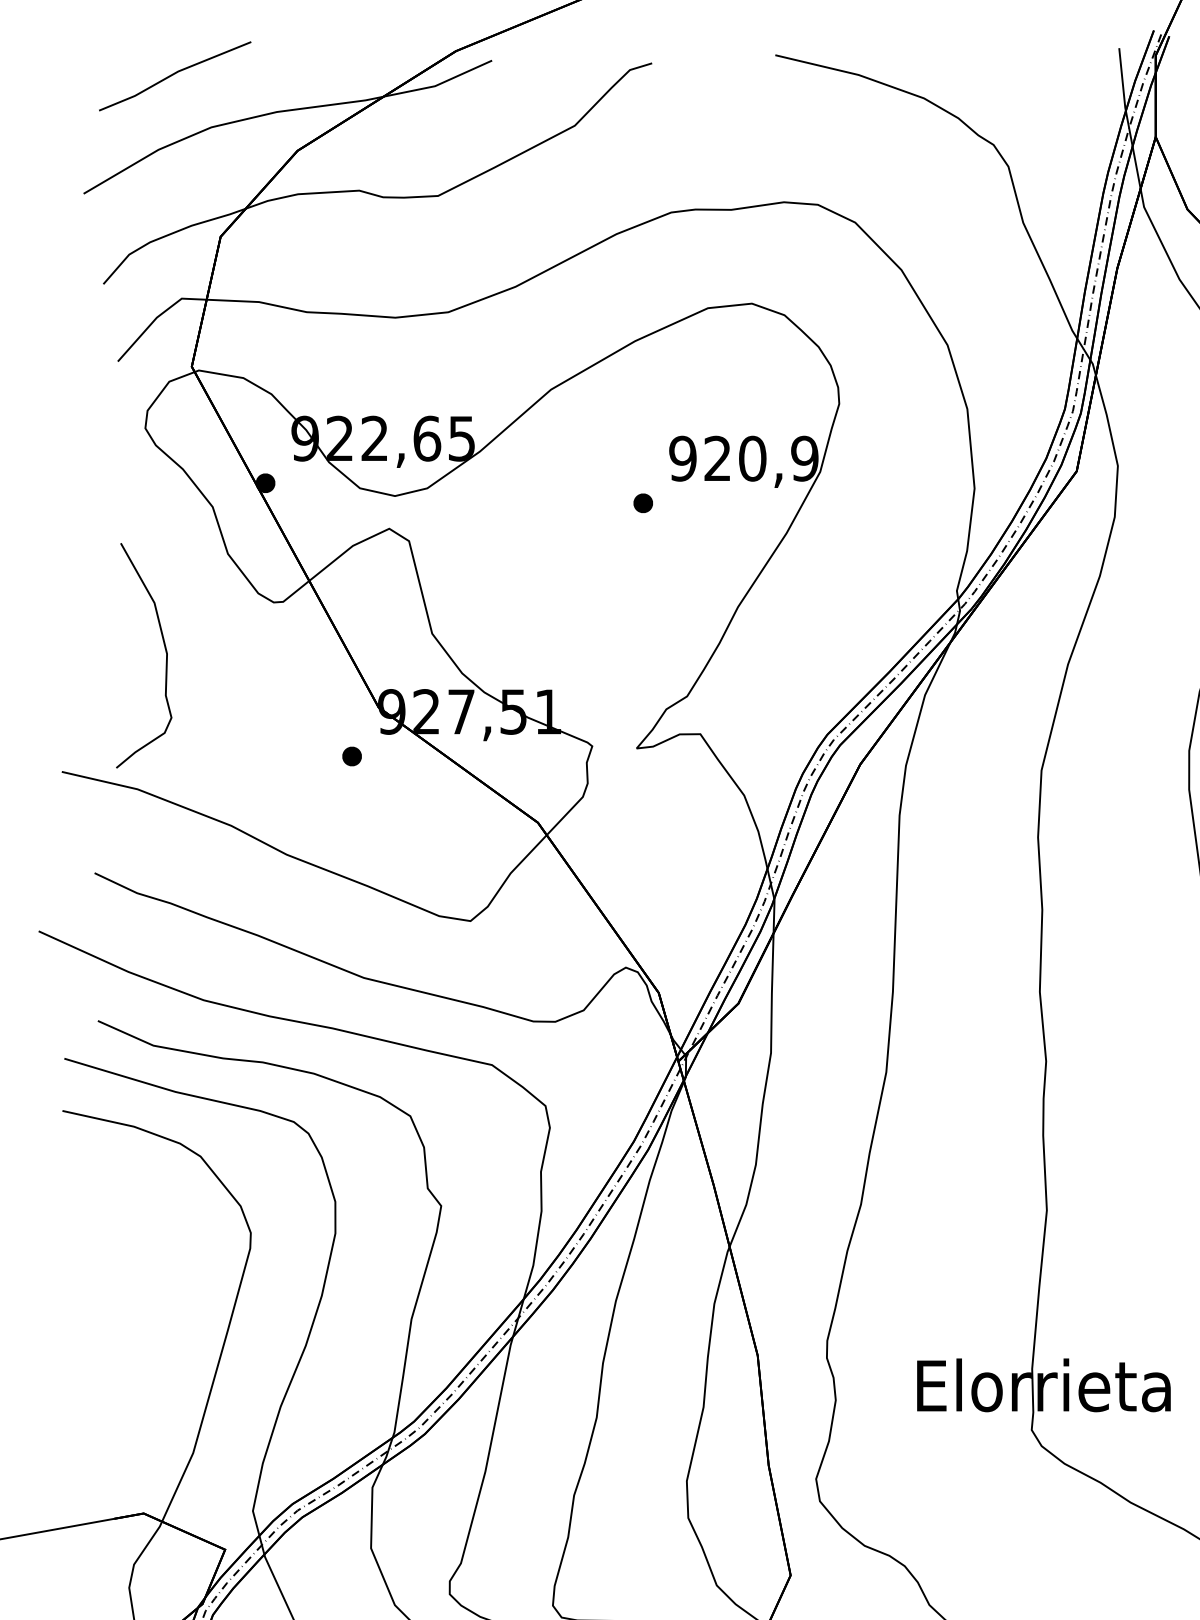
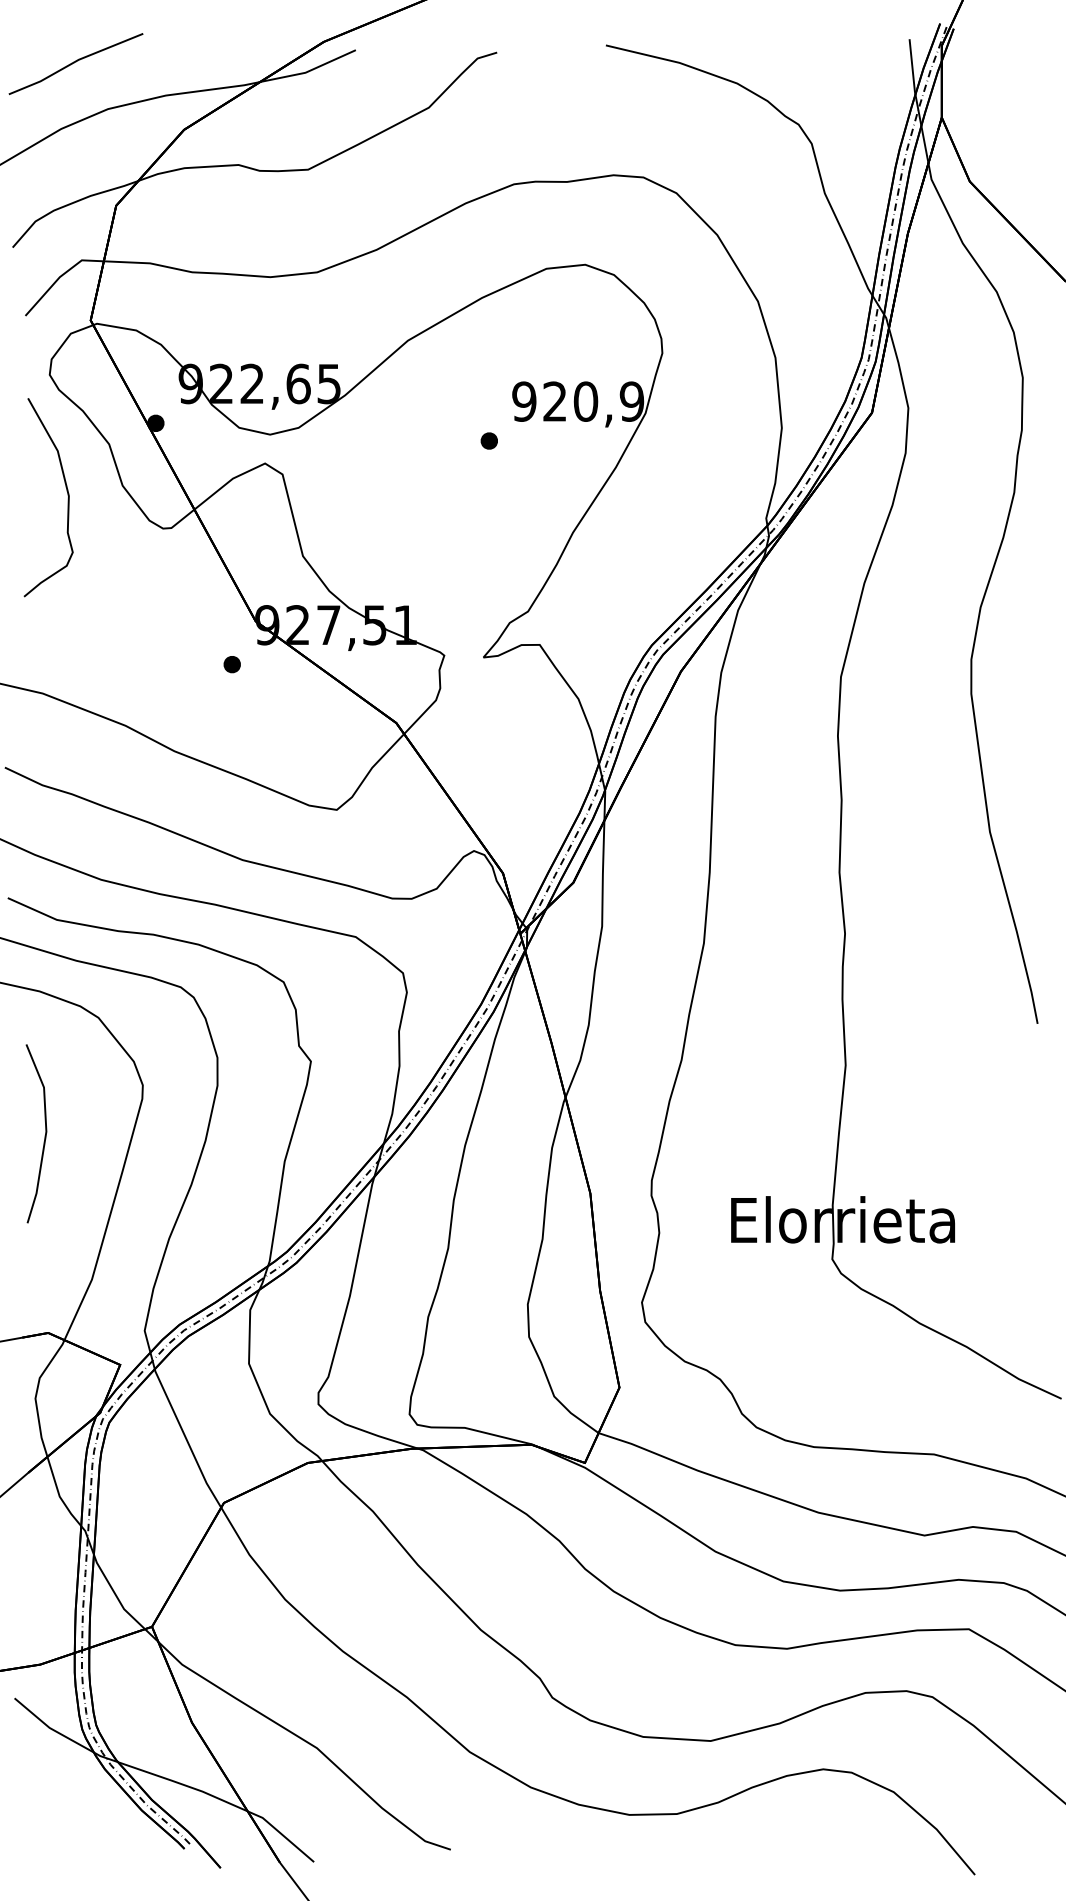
curve: (164, 648) -> (66, 491), moved
line: (139, 1289) -> (44, 1135), added

